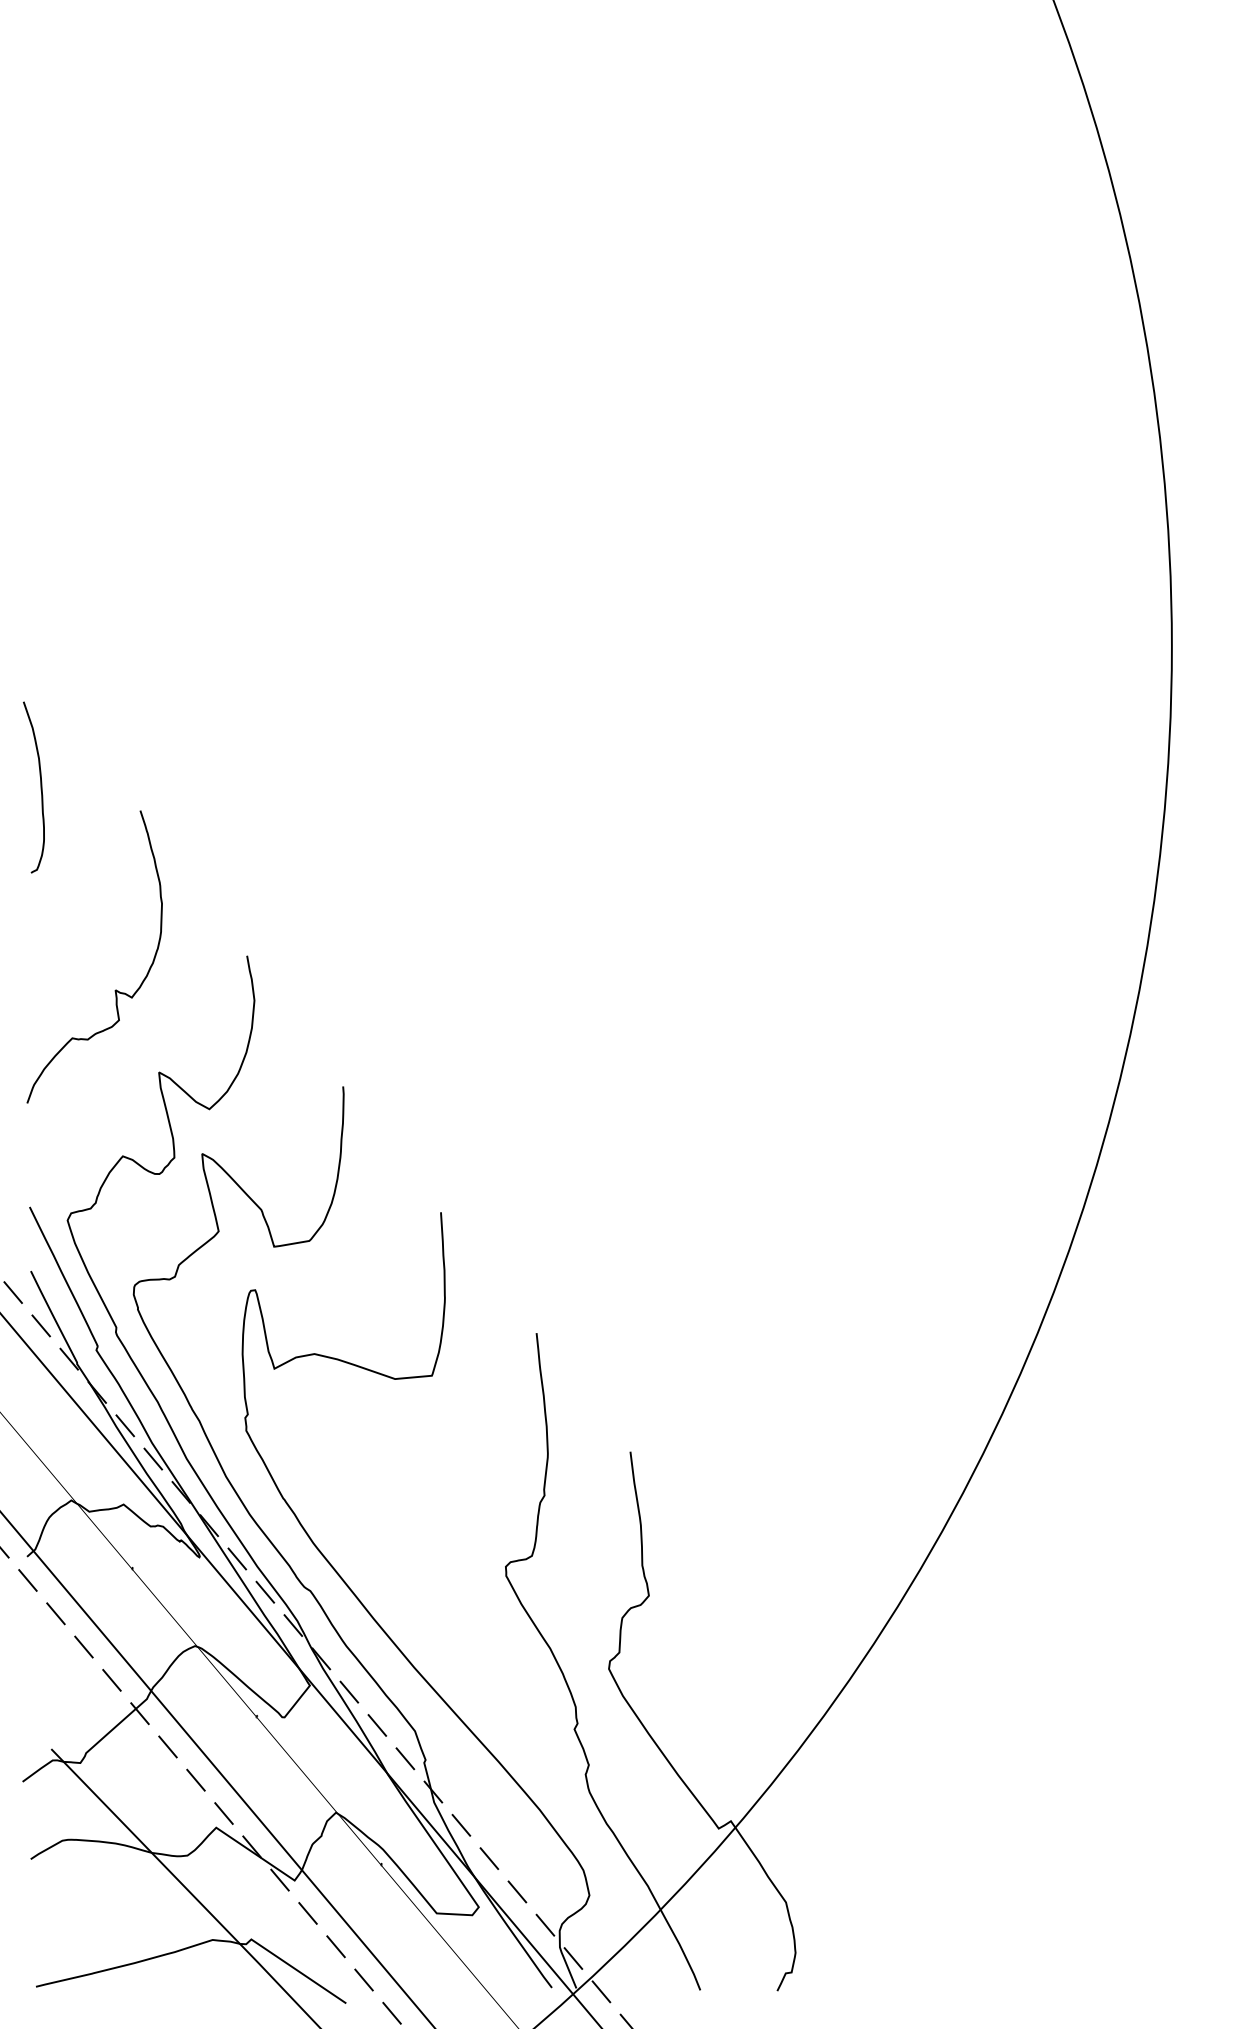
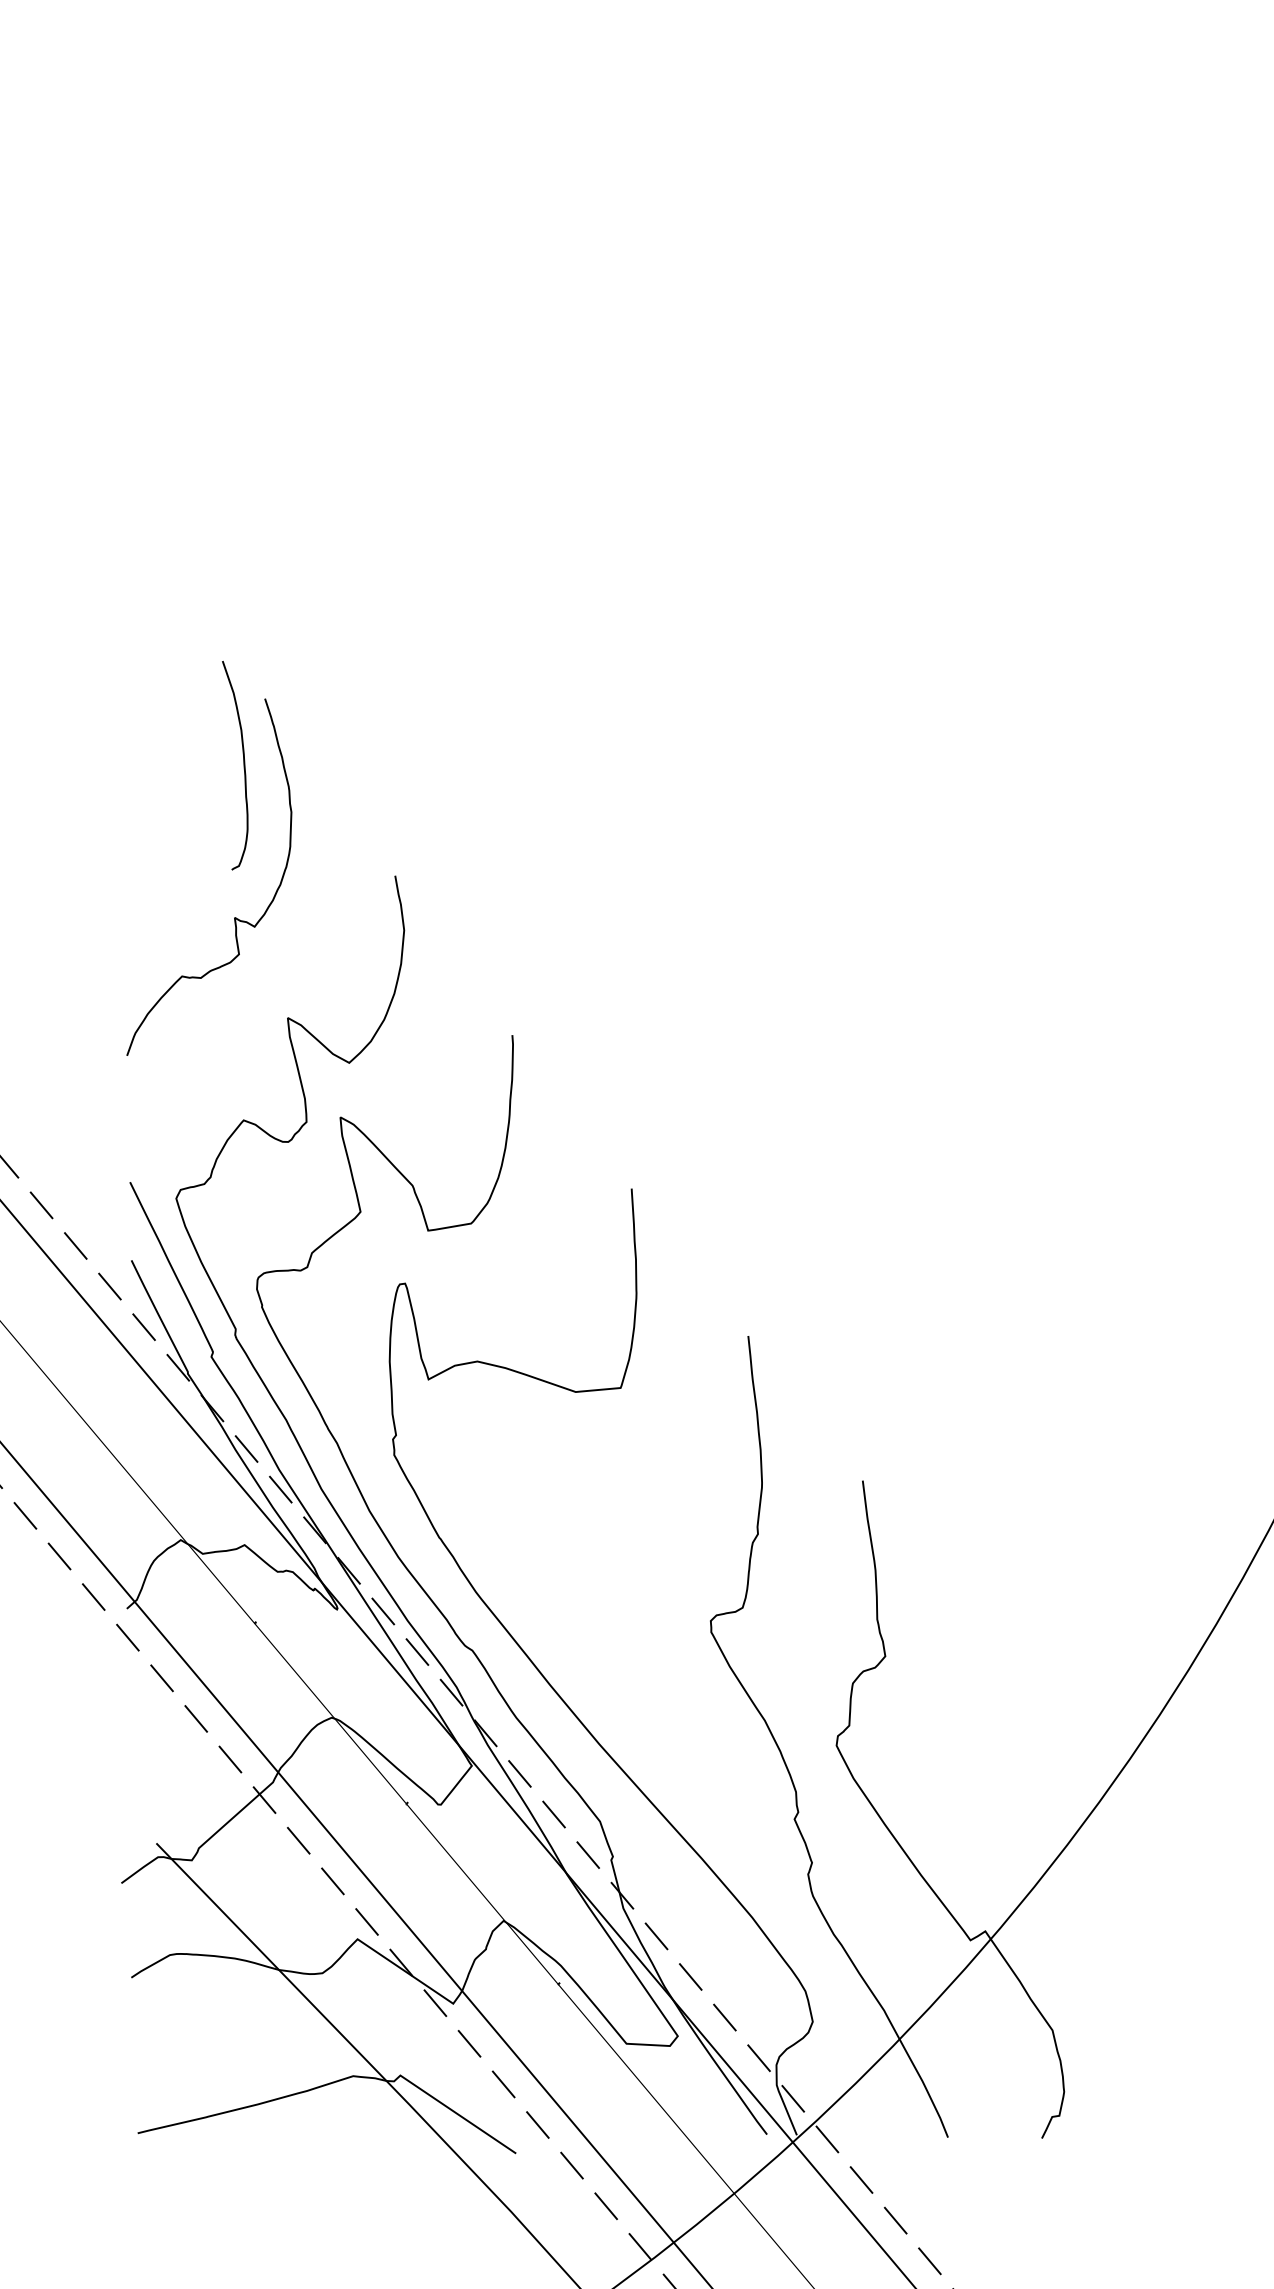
curve: (40, 787) -> (243, 765), moved

